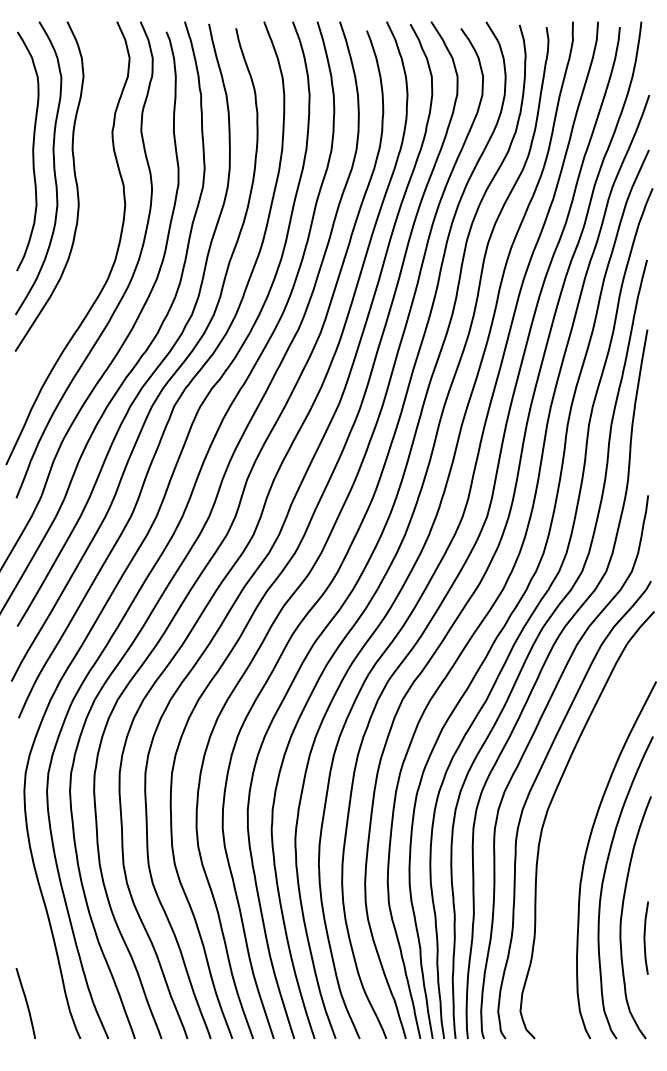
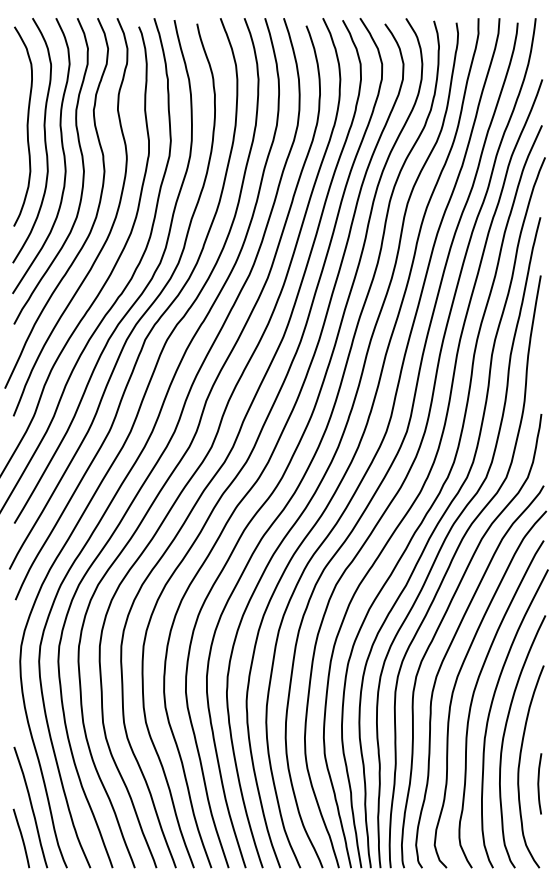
curve: (98, 202) -> (82, 169), added
curve: (566, 837) -> (473, 699), added
curve: (36, 965) -> (30, 806), added

